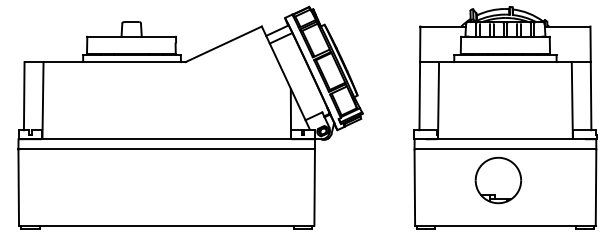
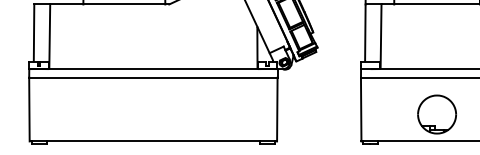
part: (498, 180) -> (437, 114), moved

